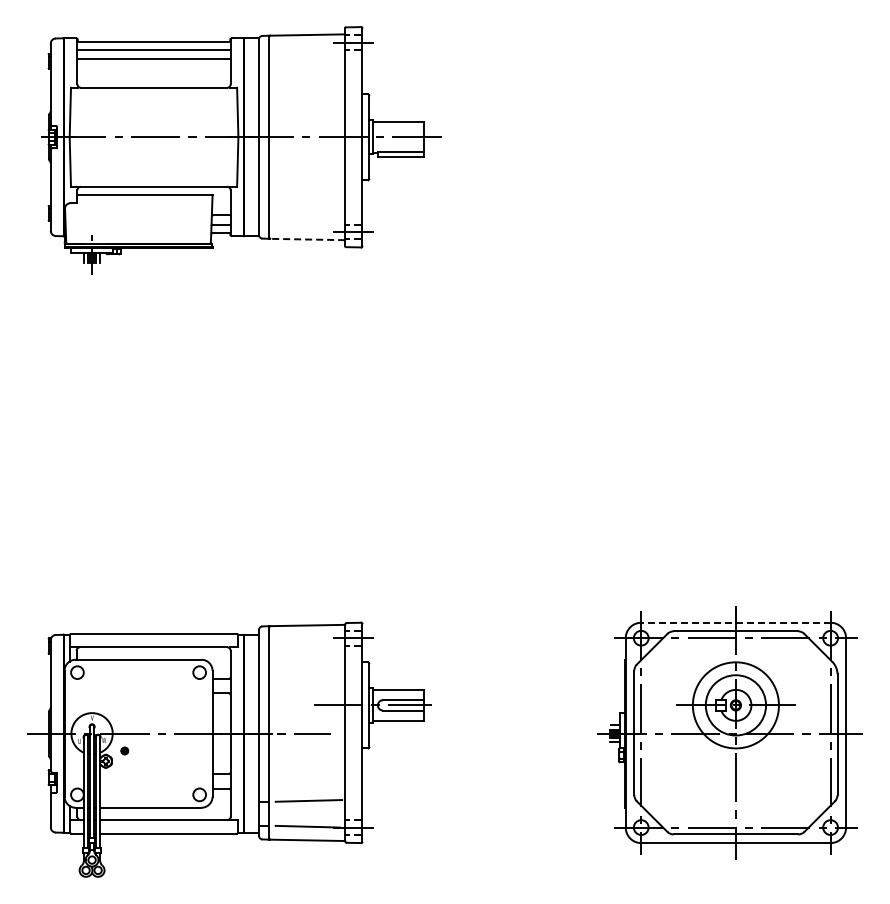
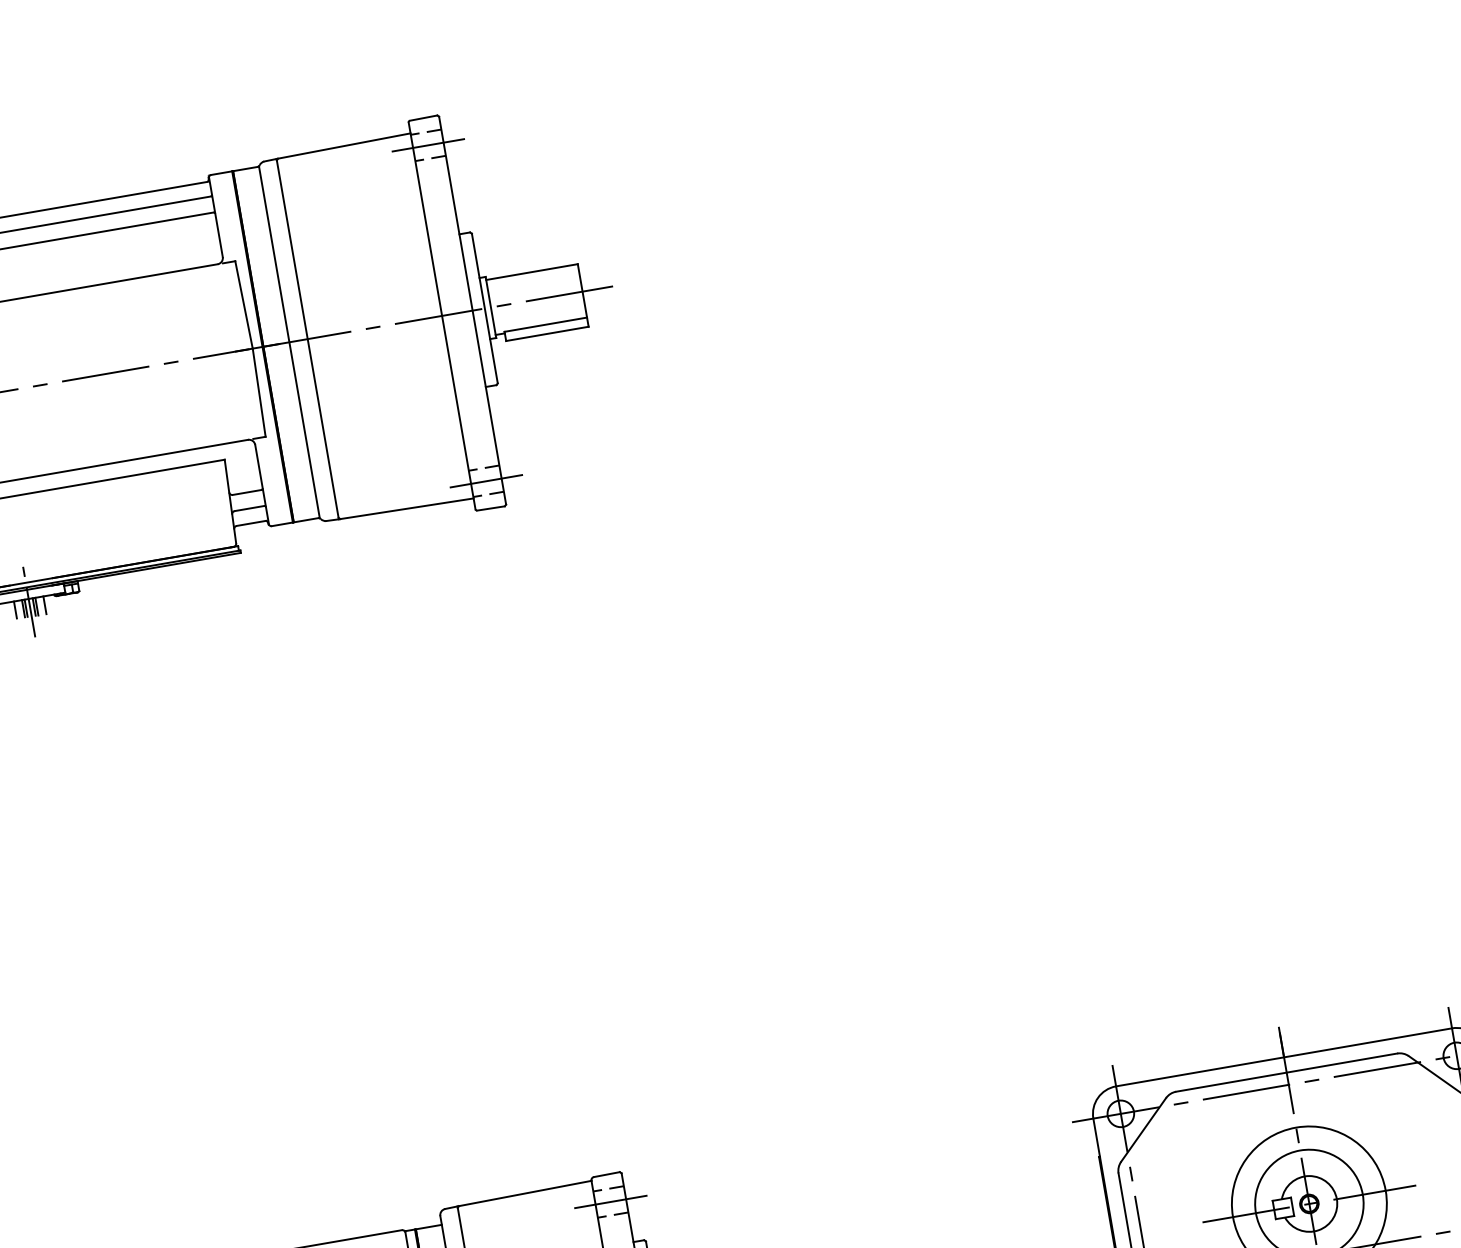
line: (307, 239) -> (406, 508), dashed -> solid
line: (735, 622) -> (1283, 1057), dashed -> solid

